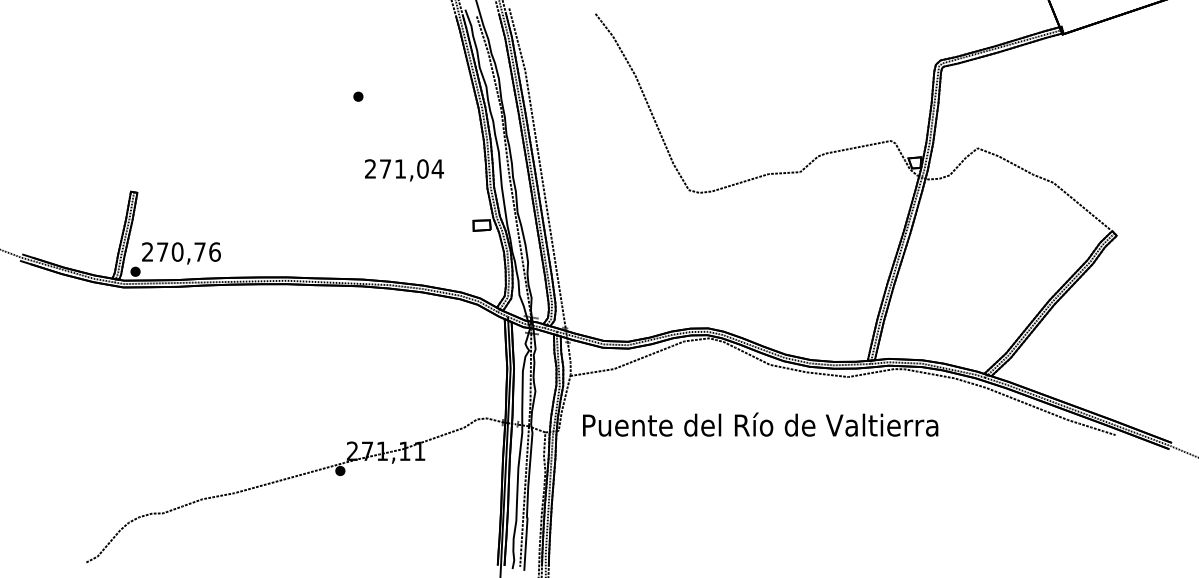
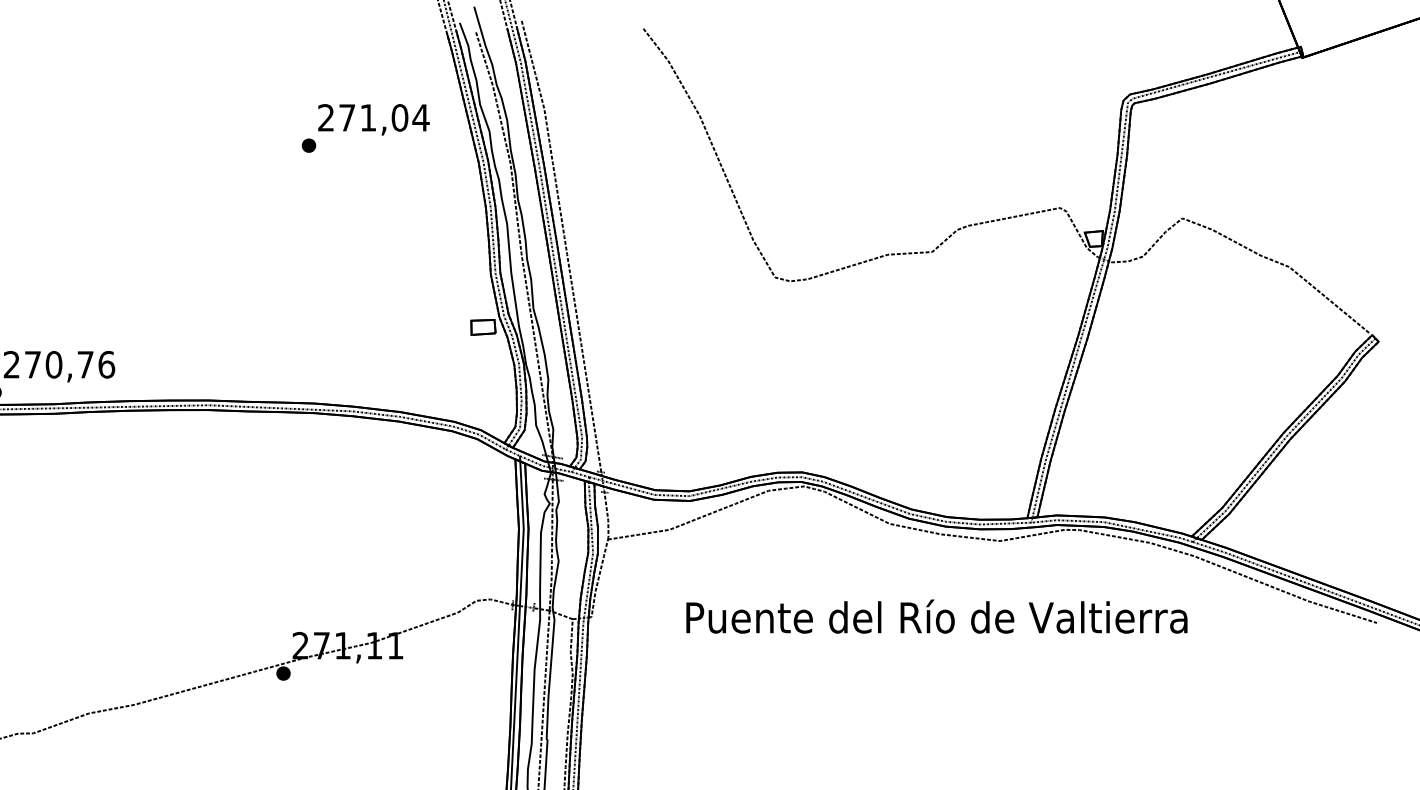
text: (404, 170) -> (373, 119), moved
text: (760, 424) -> (936, 616), moved

